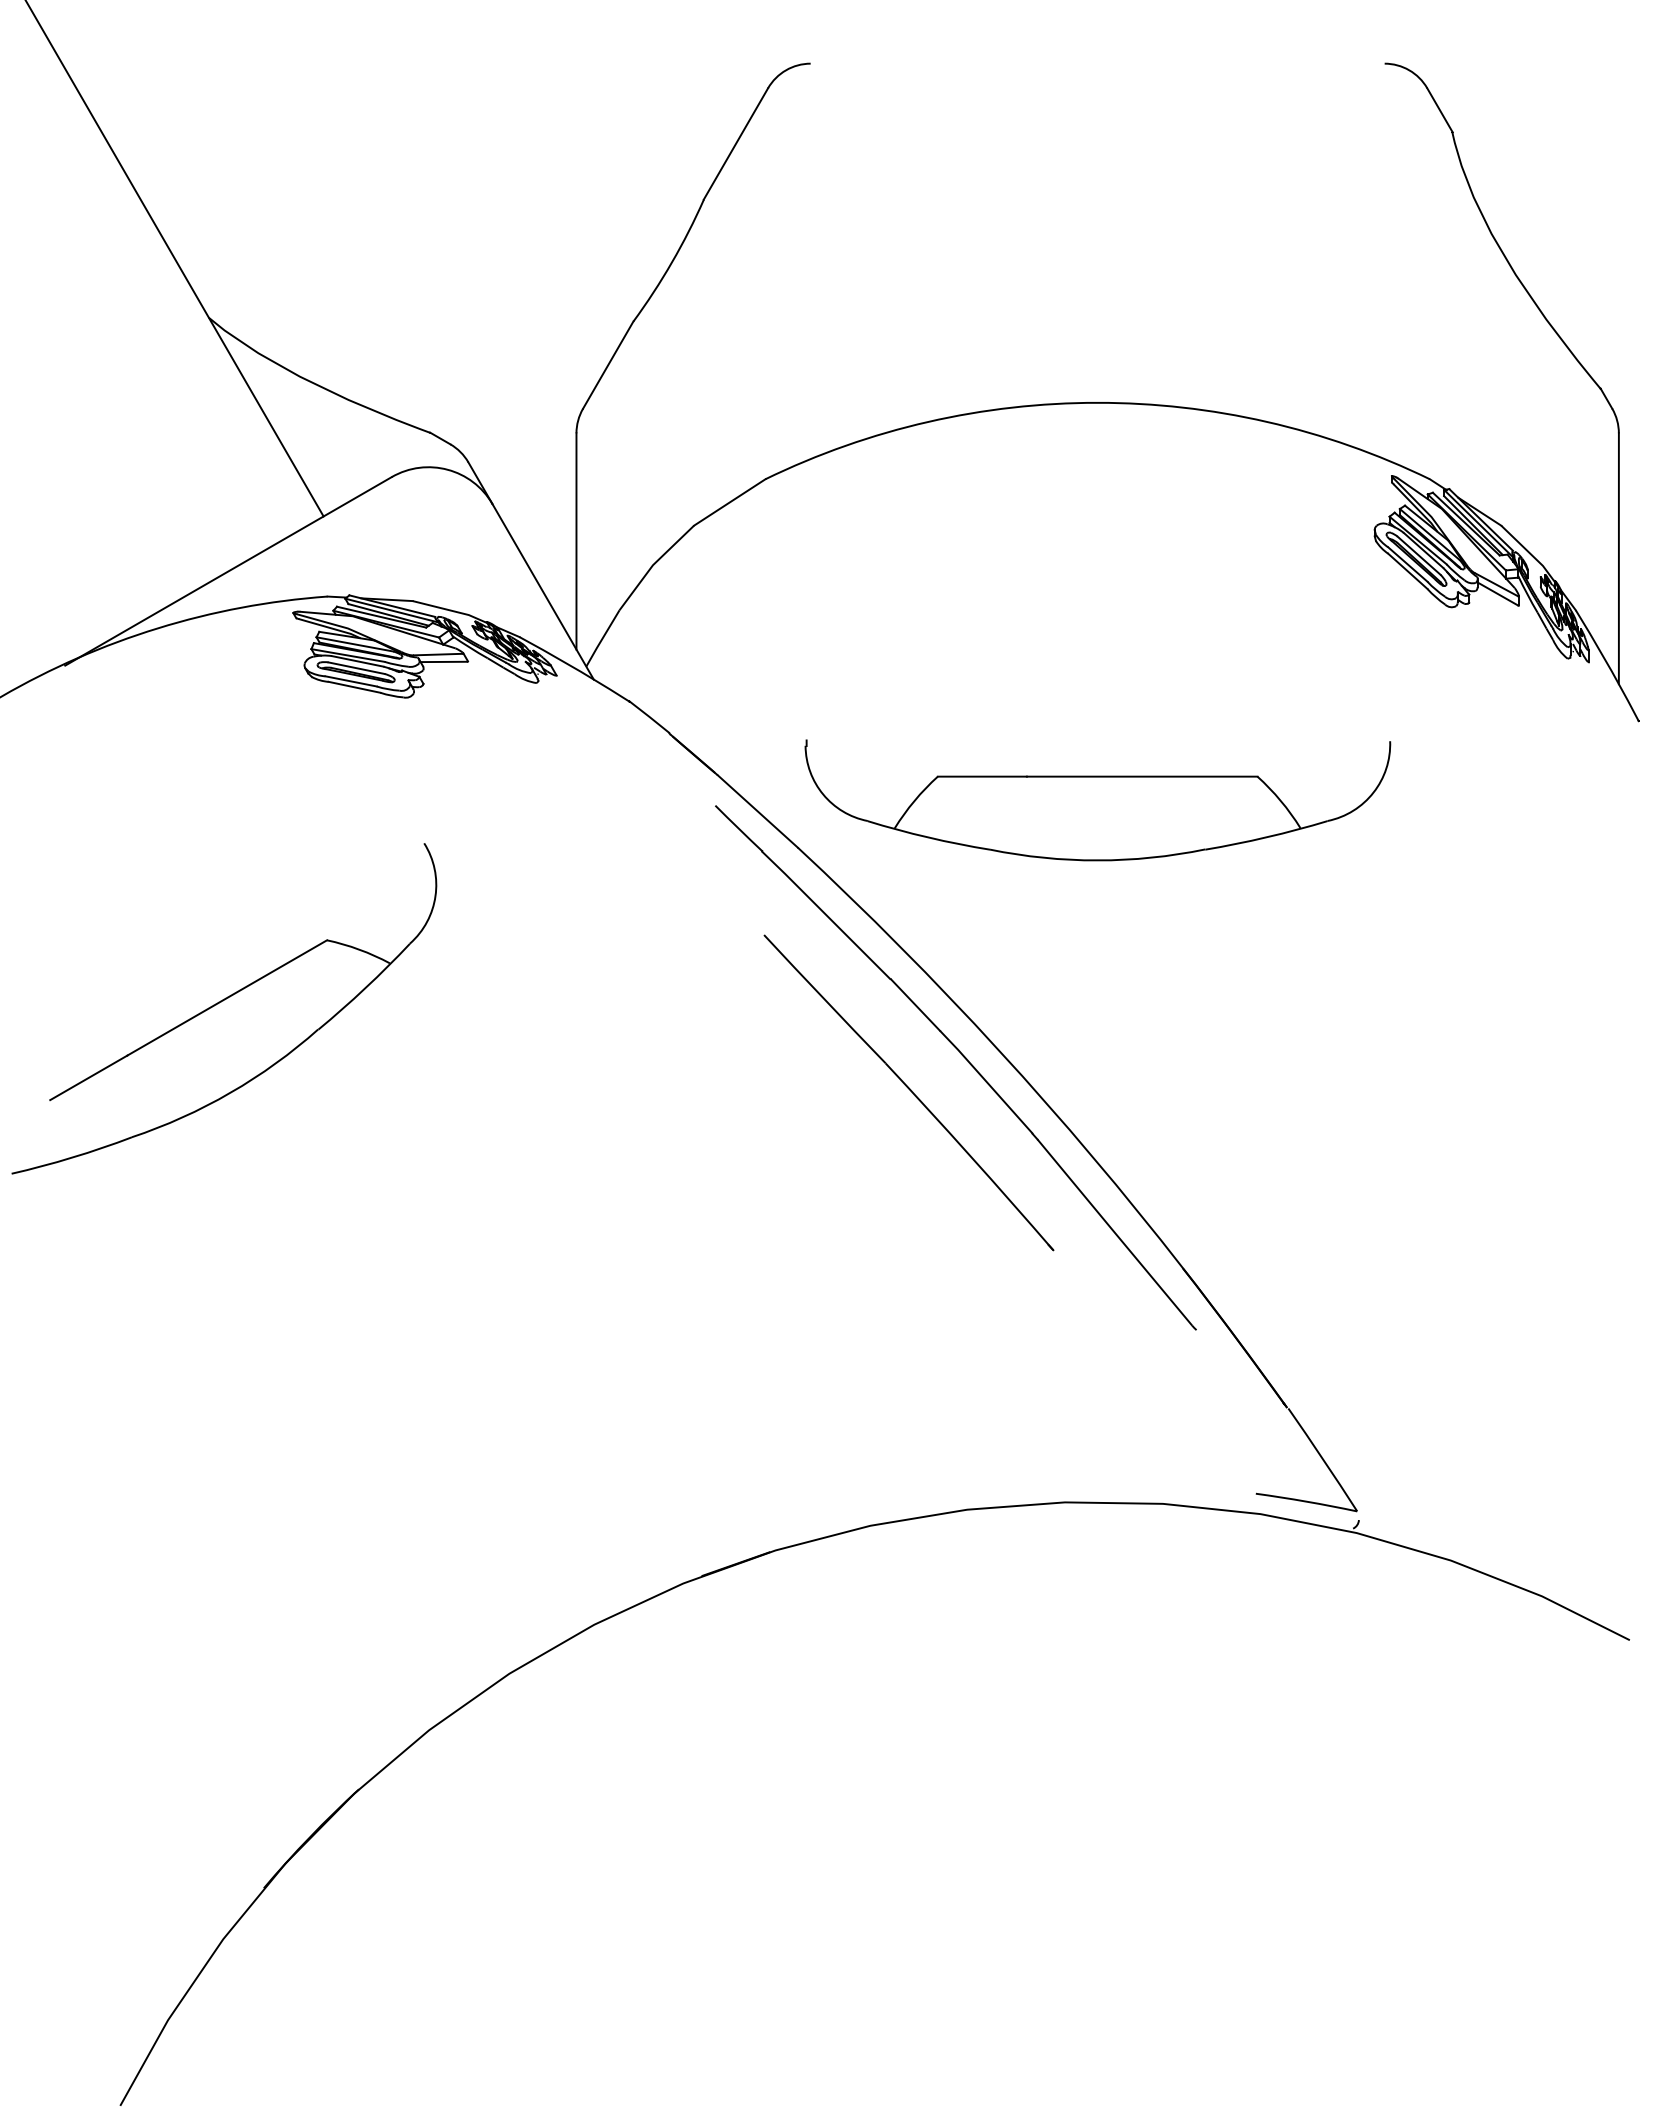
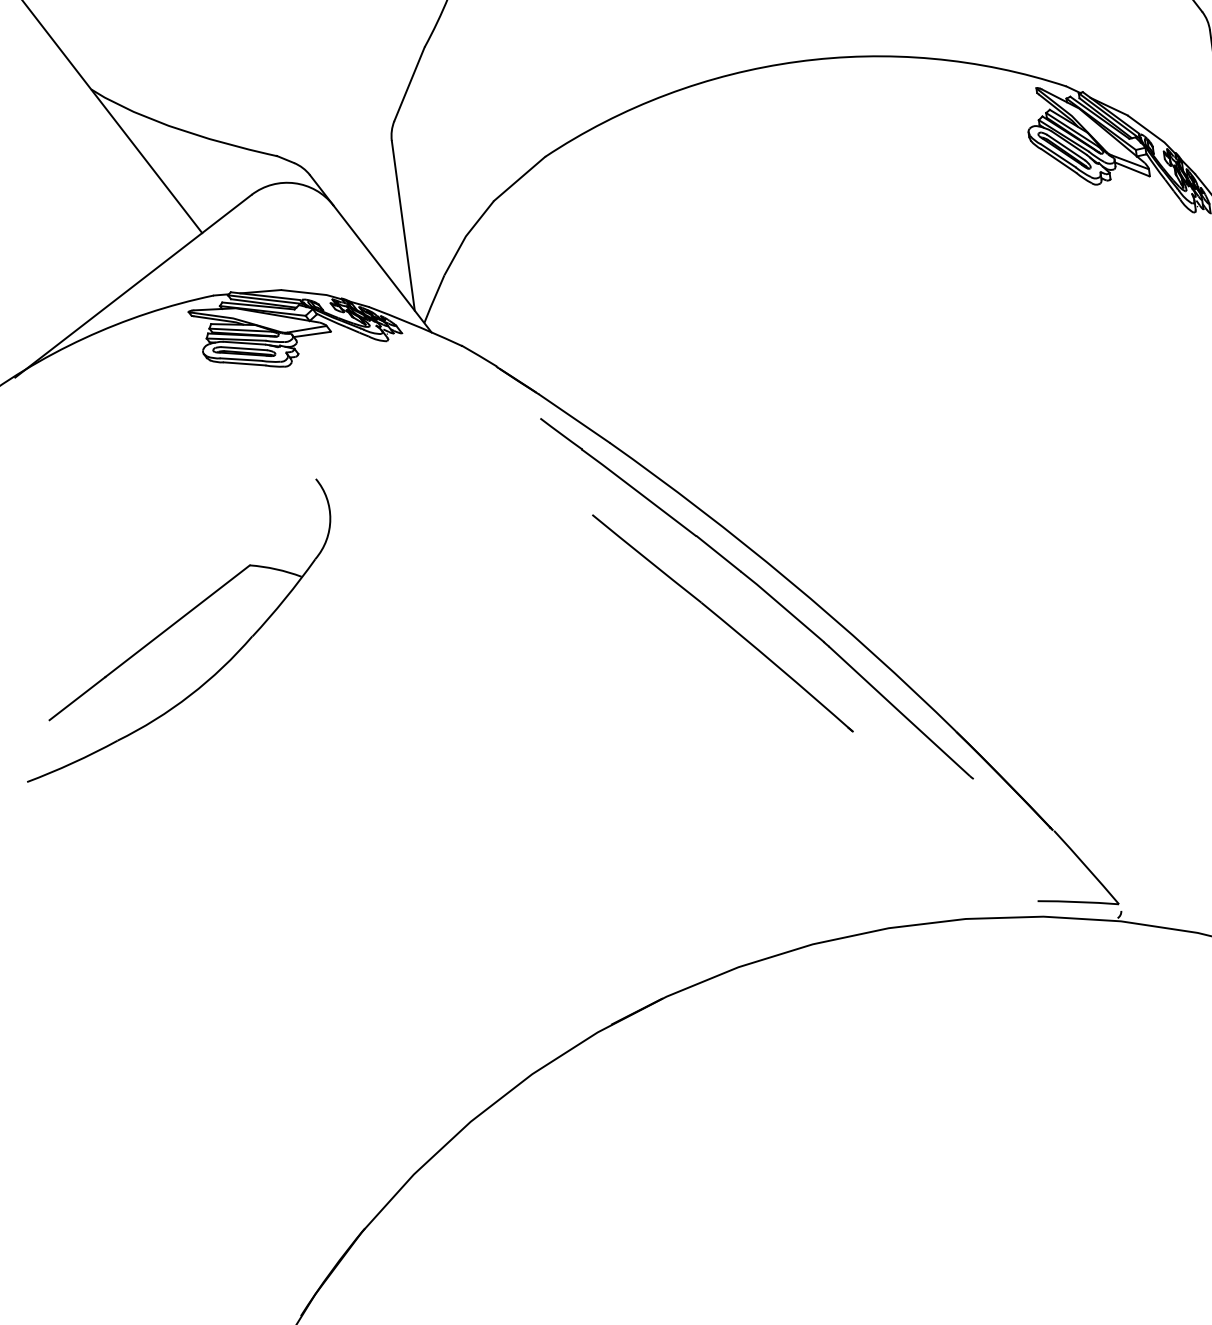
part: (1097, 800) -> (839, 373), removed

